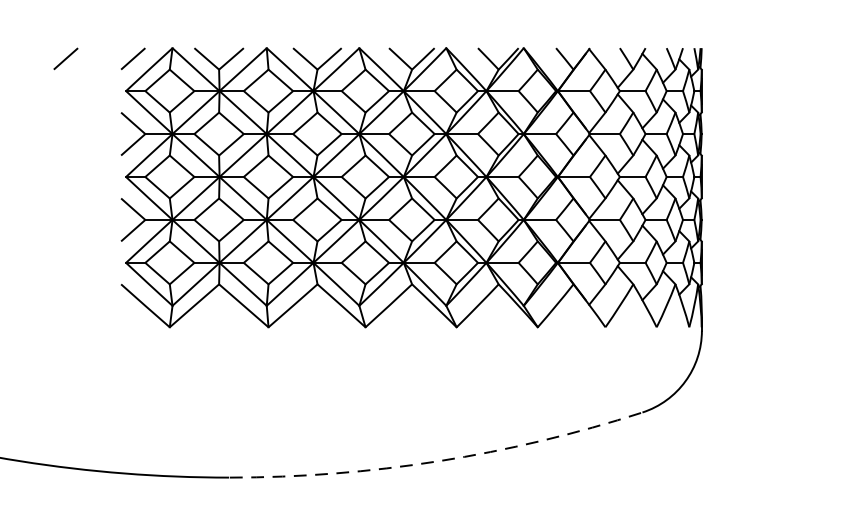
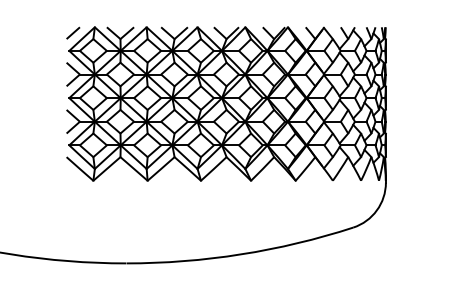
line: (66, 57) -> (36, 32), removed
arc: (439, 461) -> (241, 254), dashed -> solid

